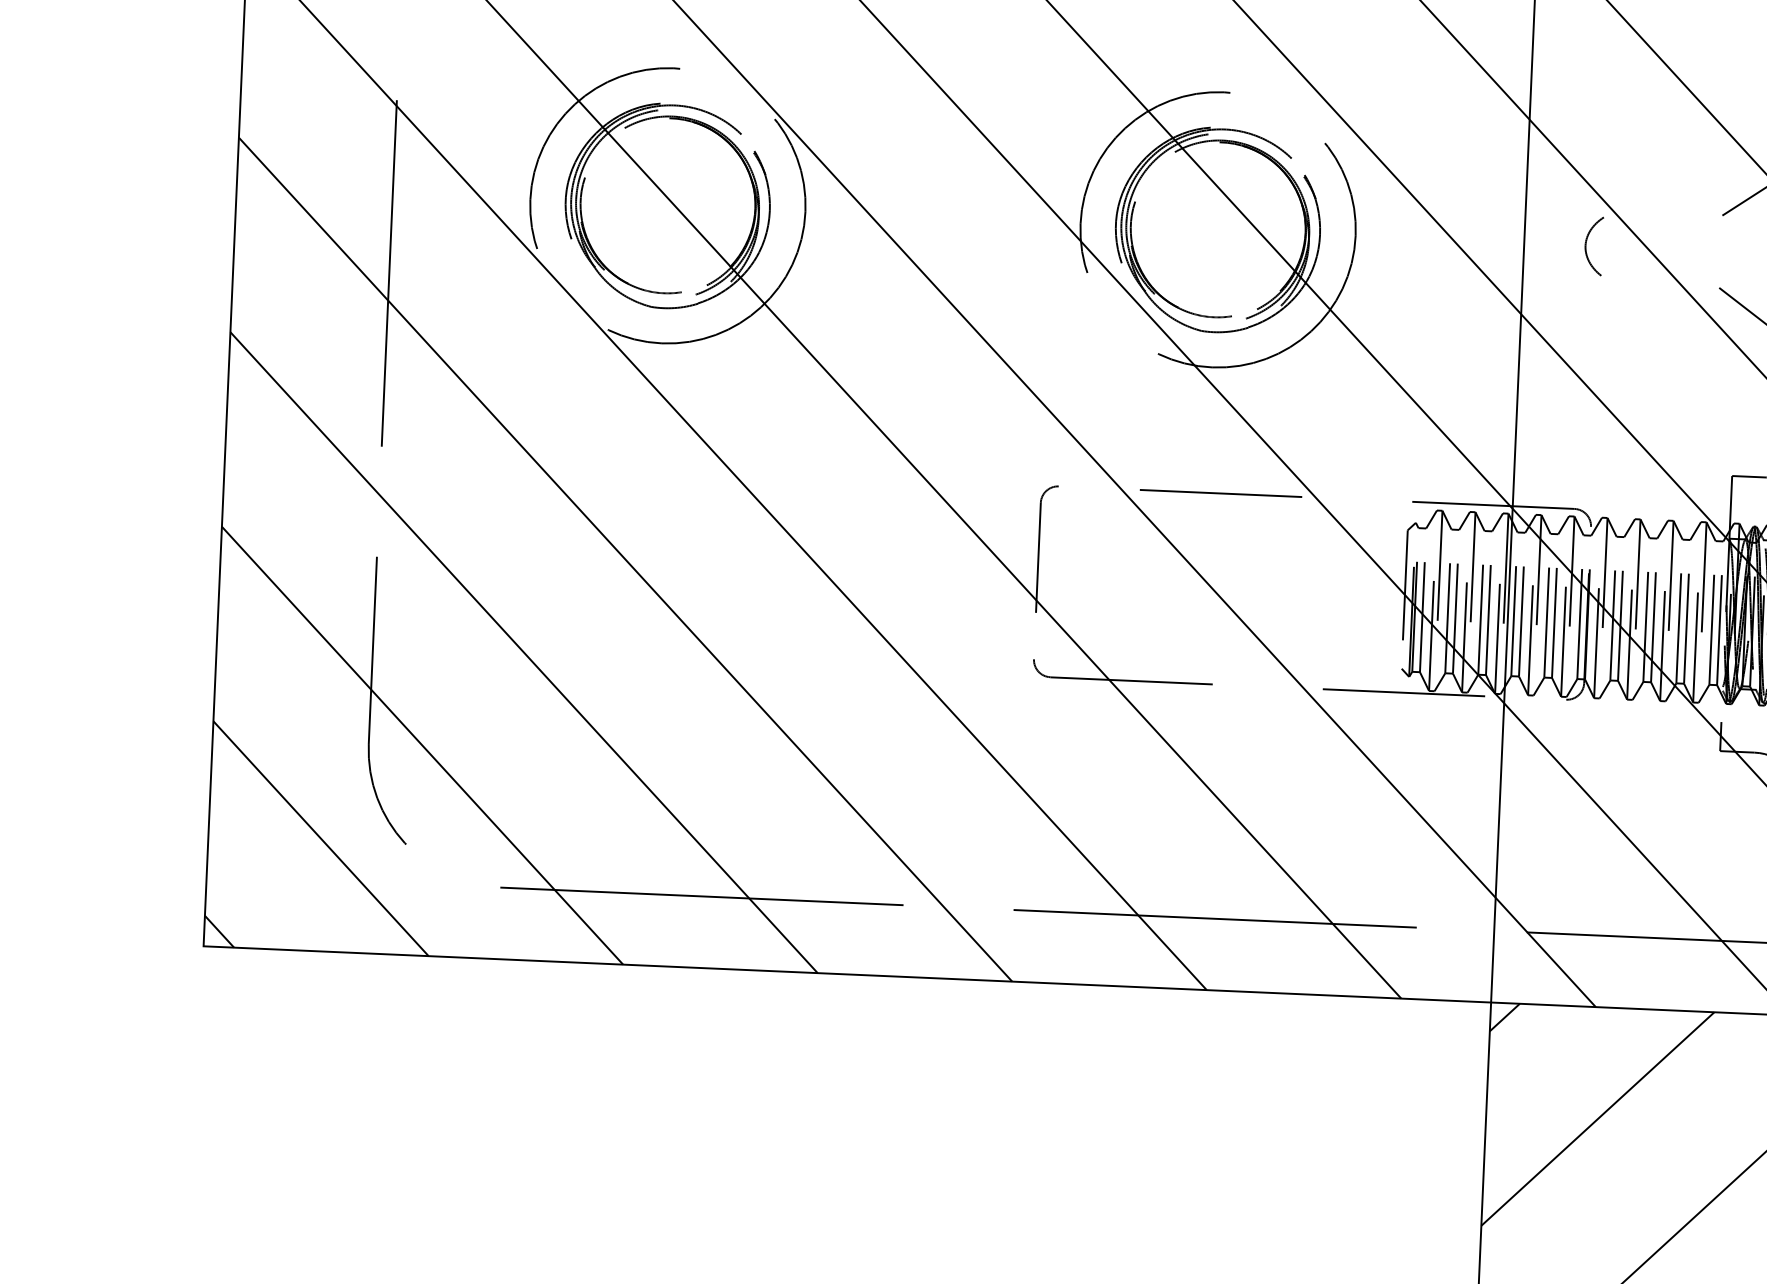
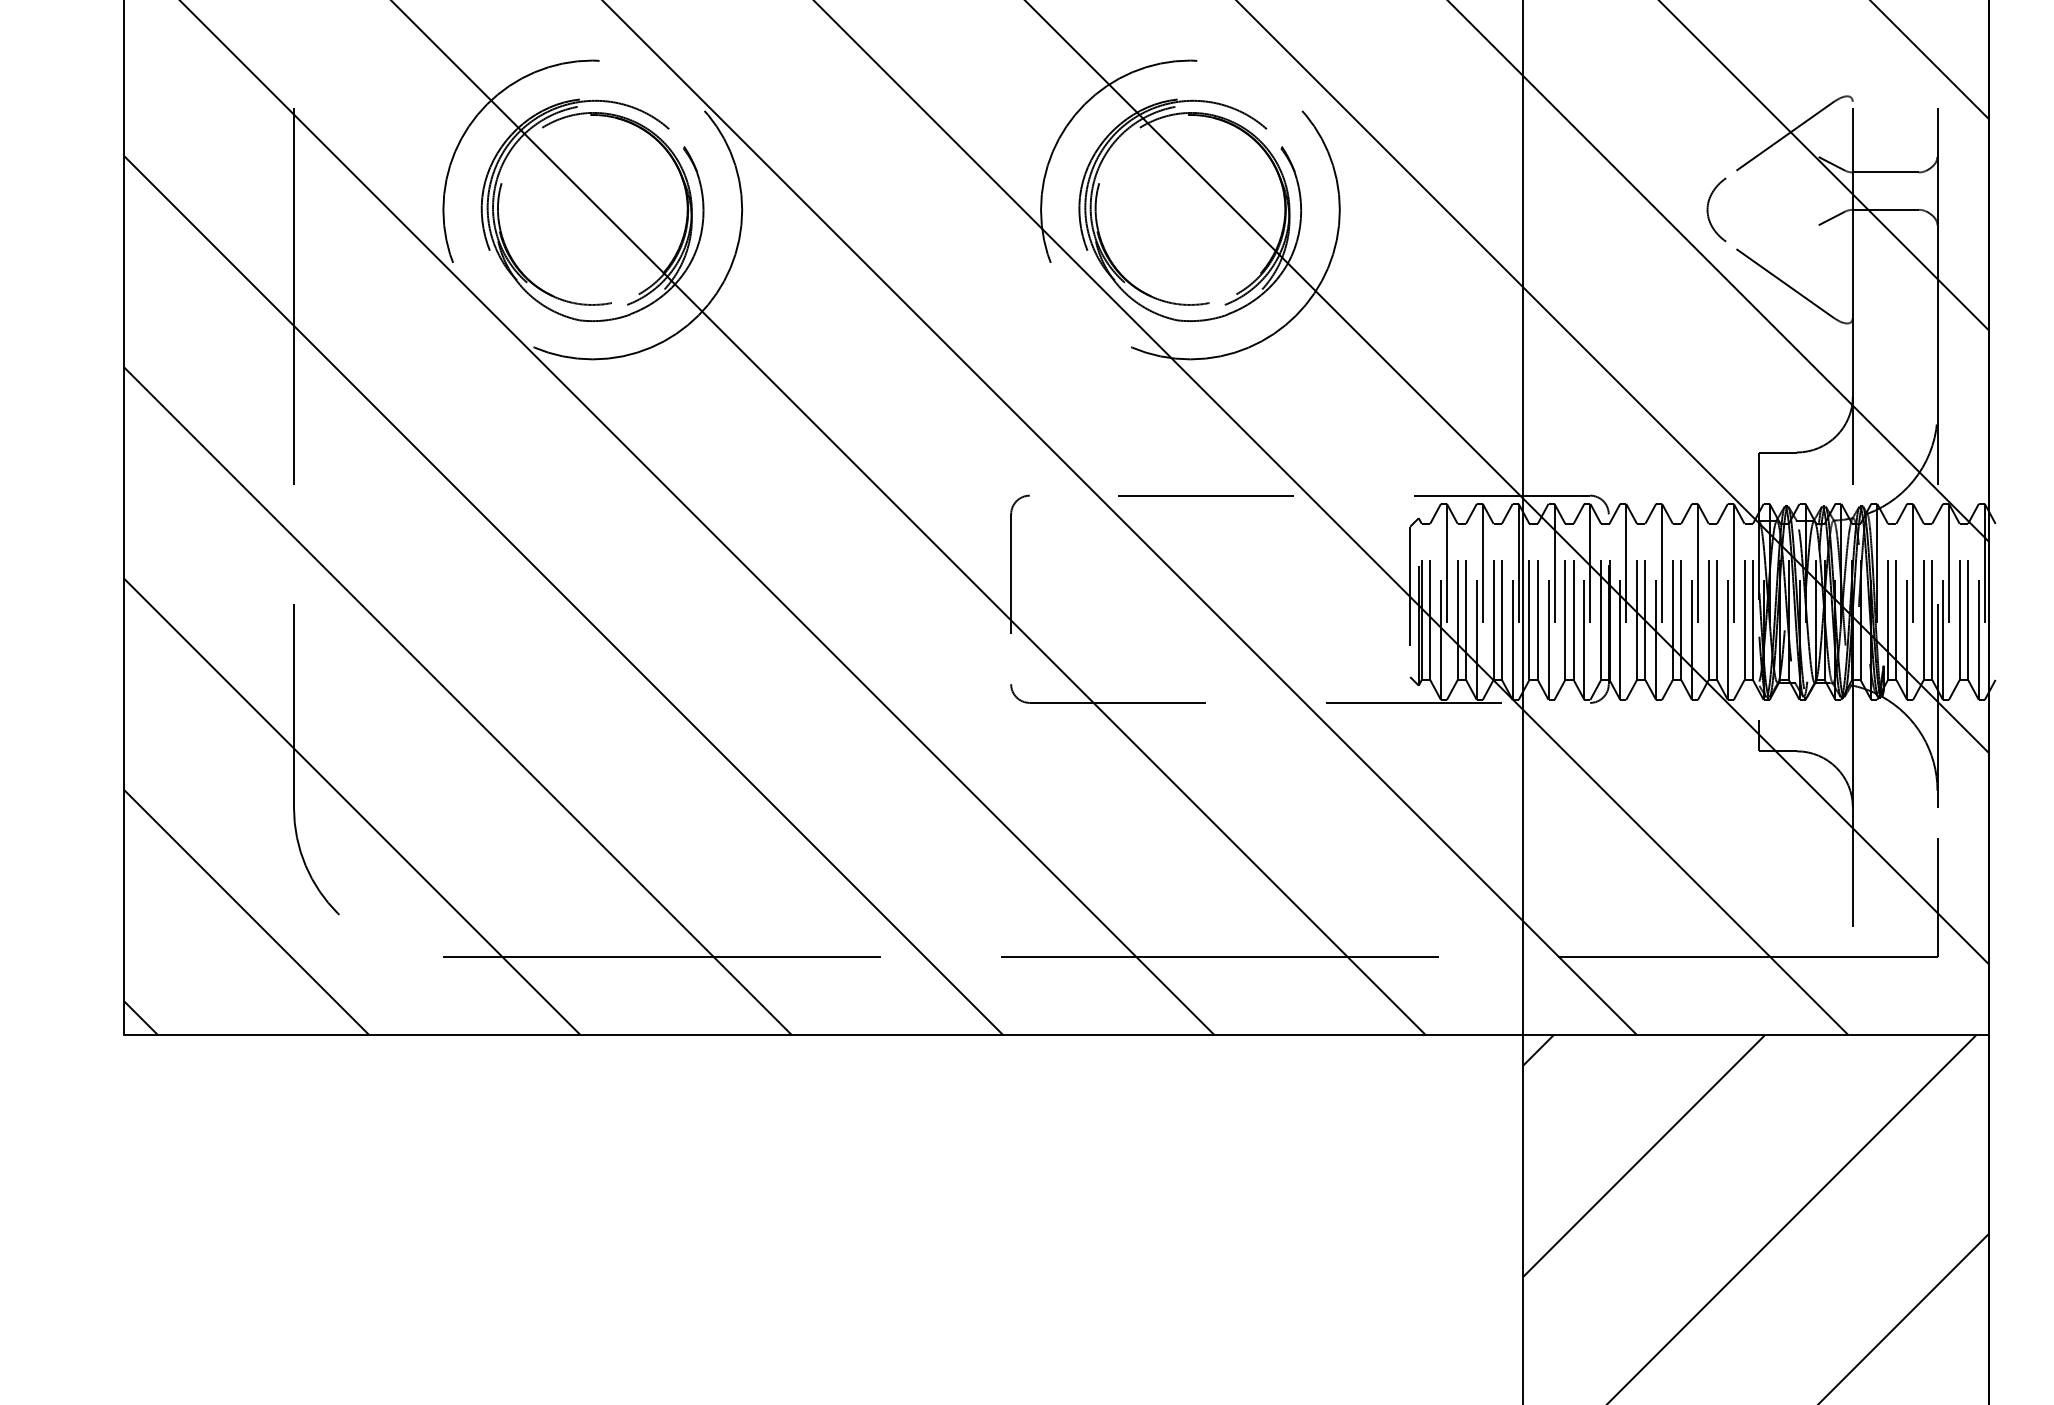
part: (1586, 245) -> (1708, 209), moved

